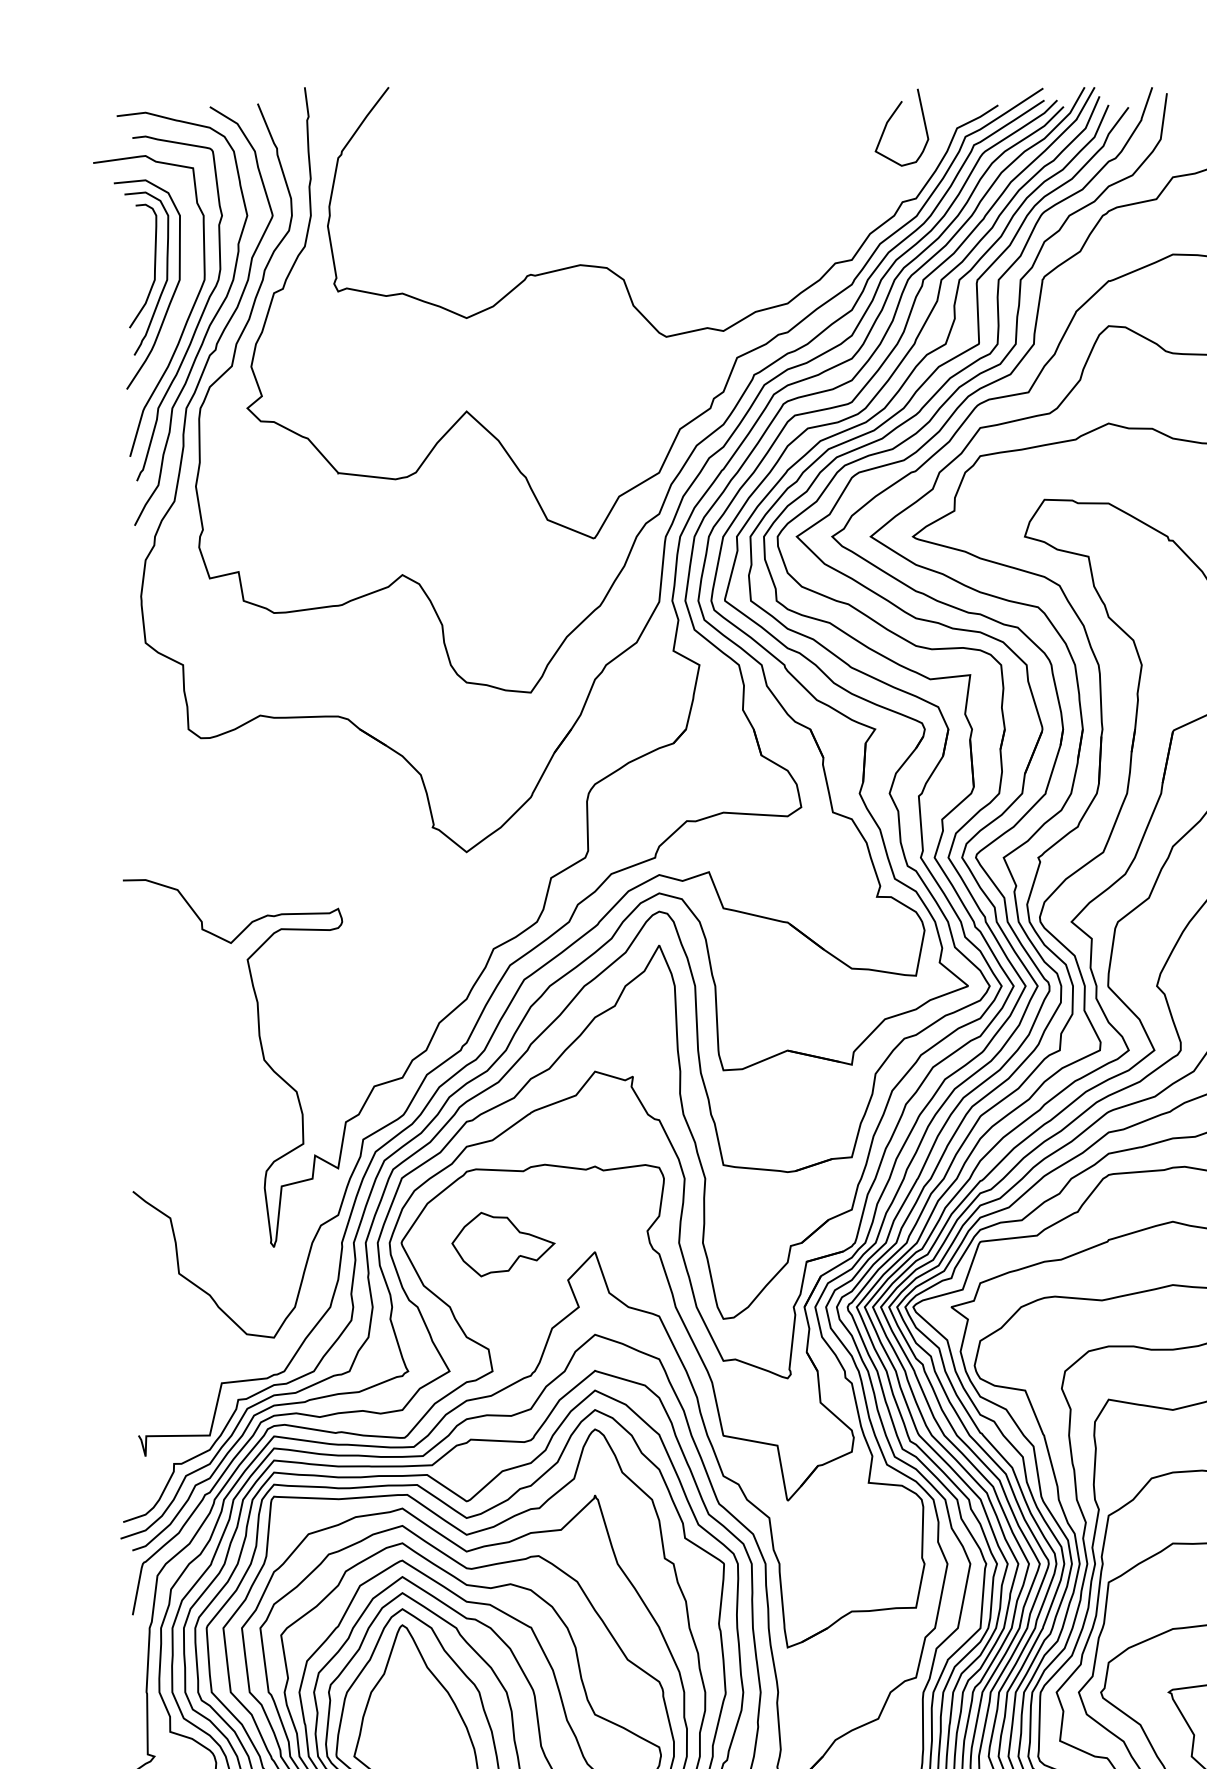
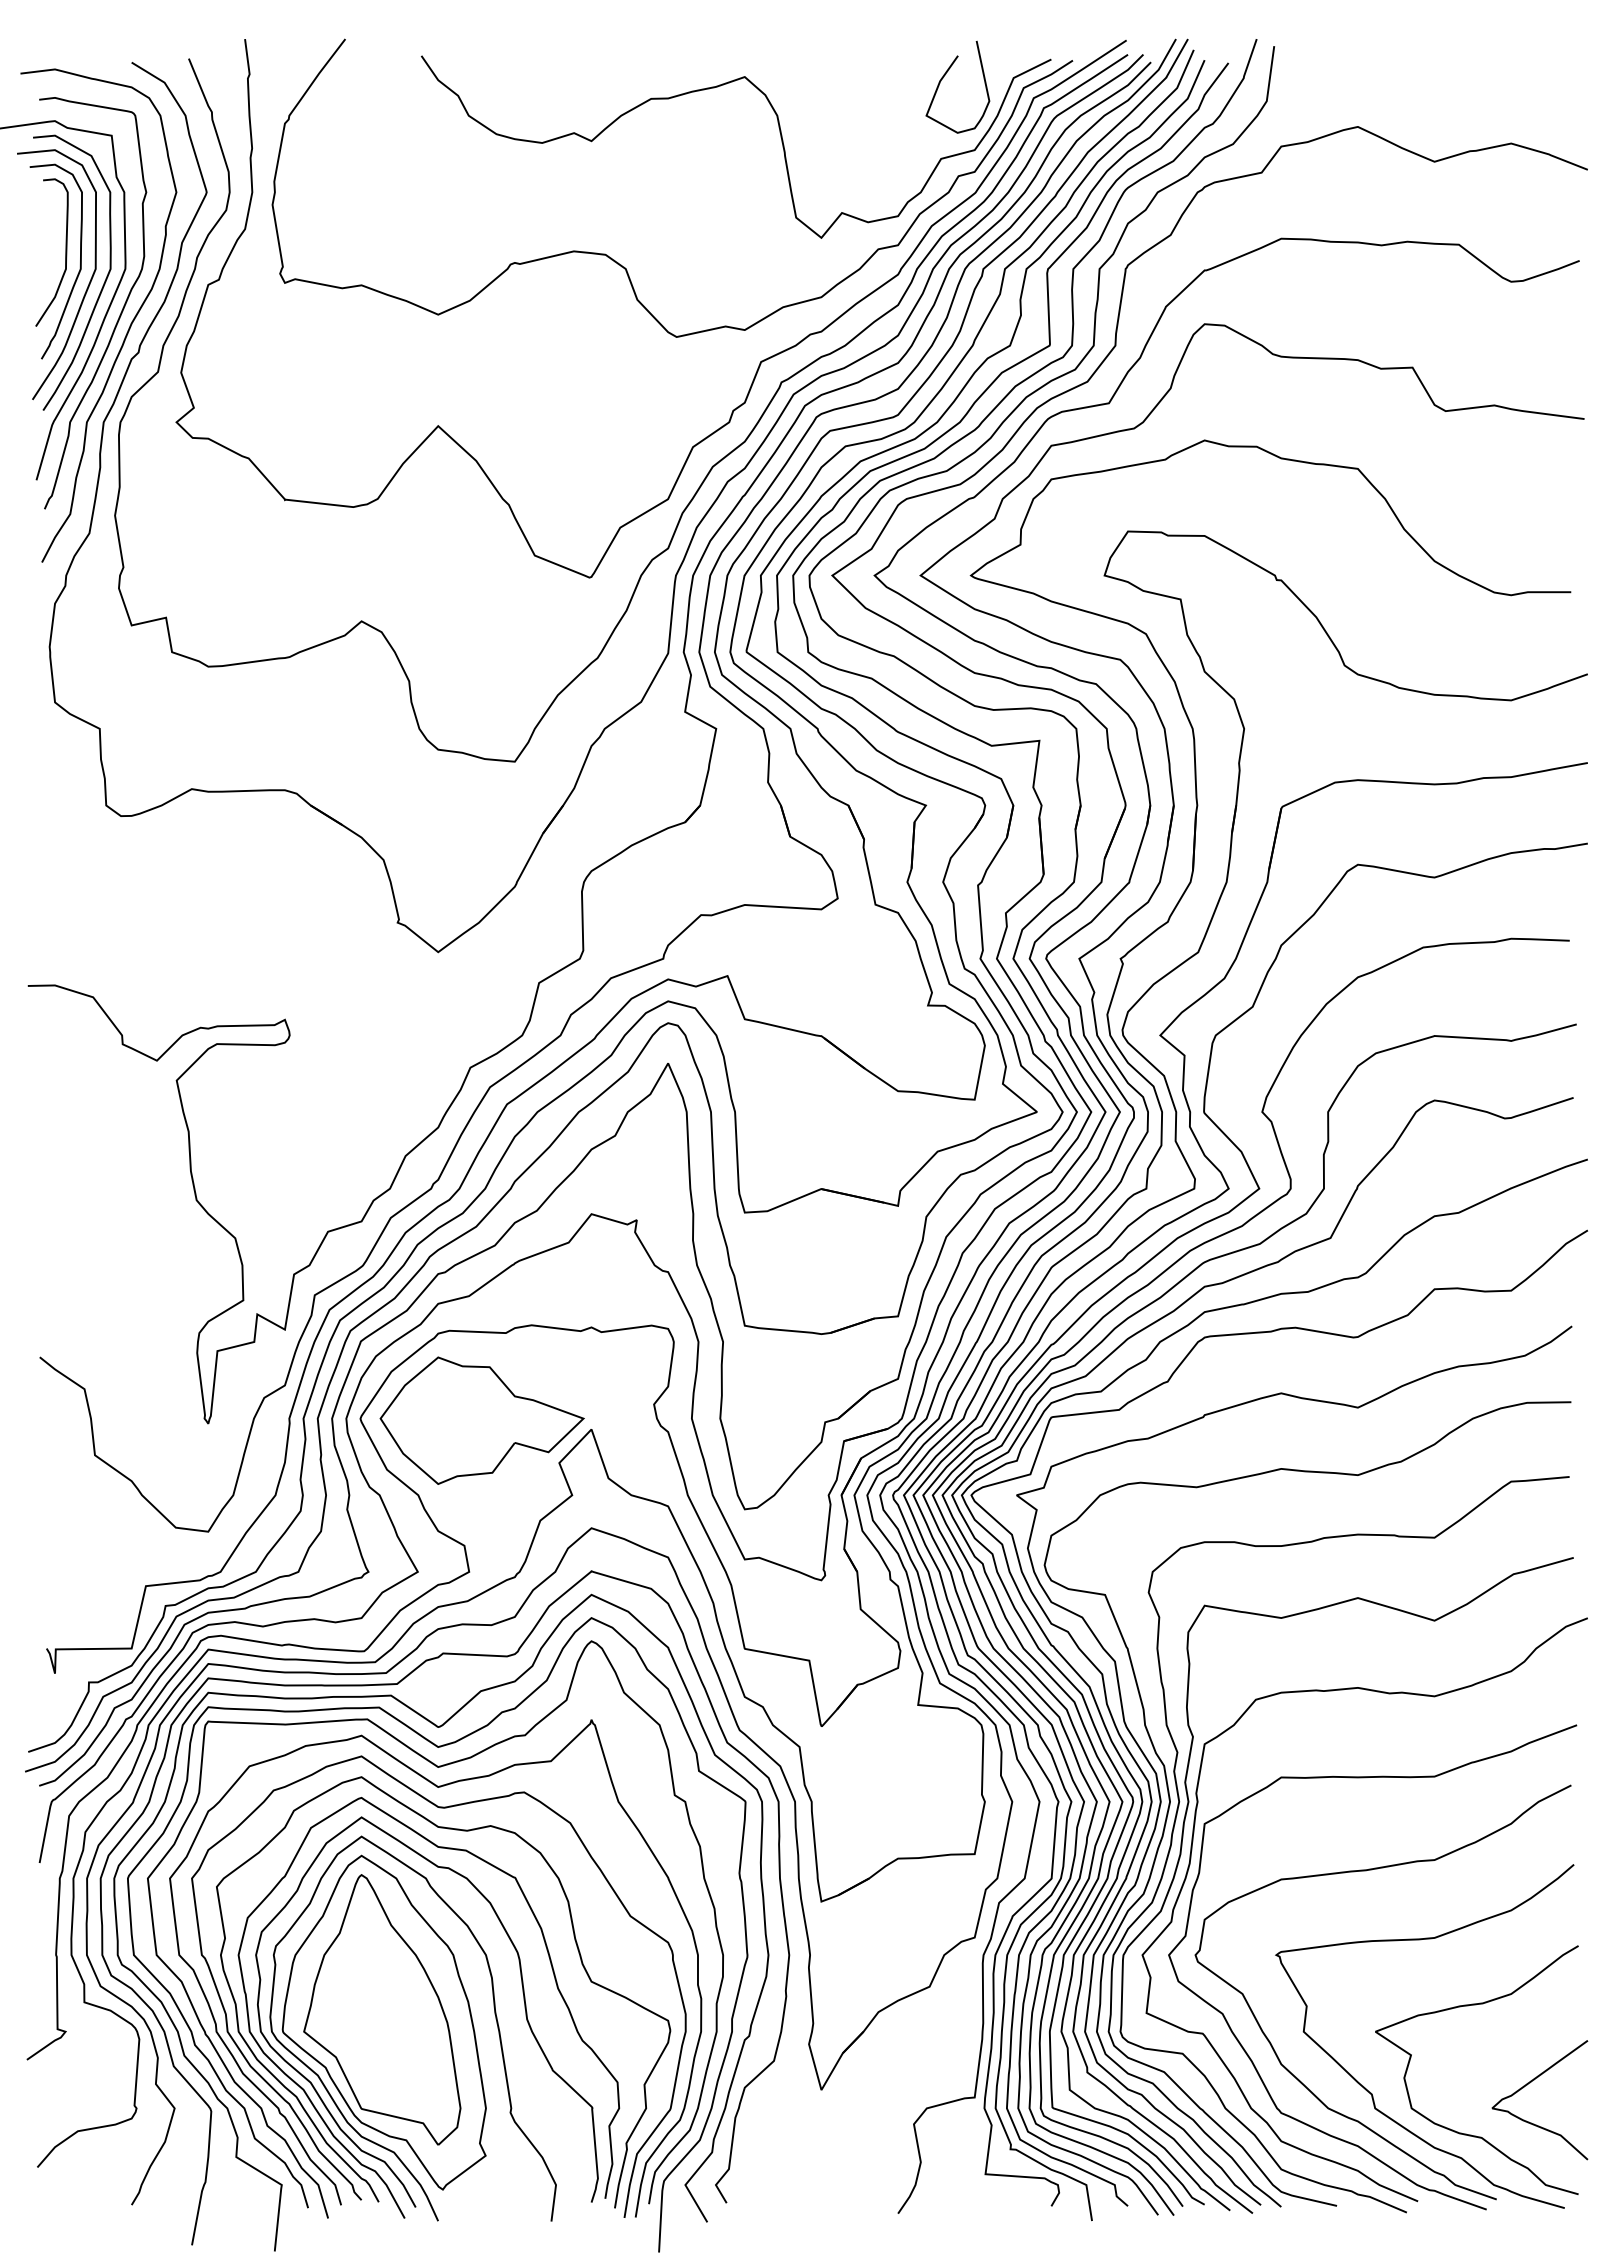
curve: (753, 169) -> (780, 137), added
curve: (185, 293) -> (102, 285), added
part: (502, 1244) -> (481, 1420), size x1.67

